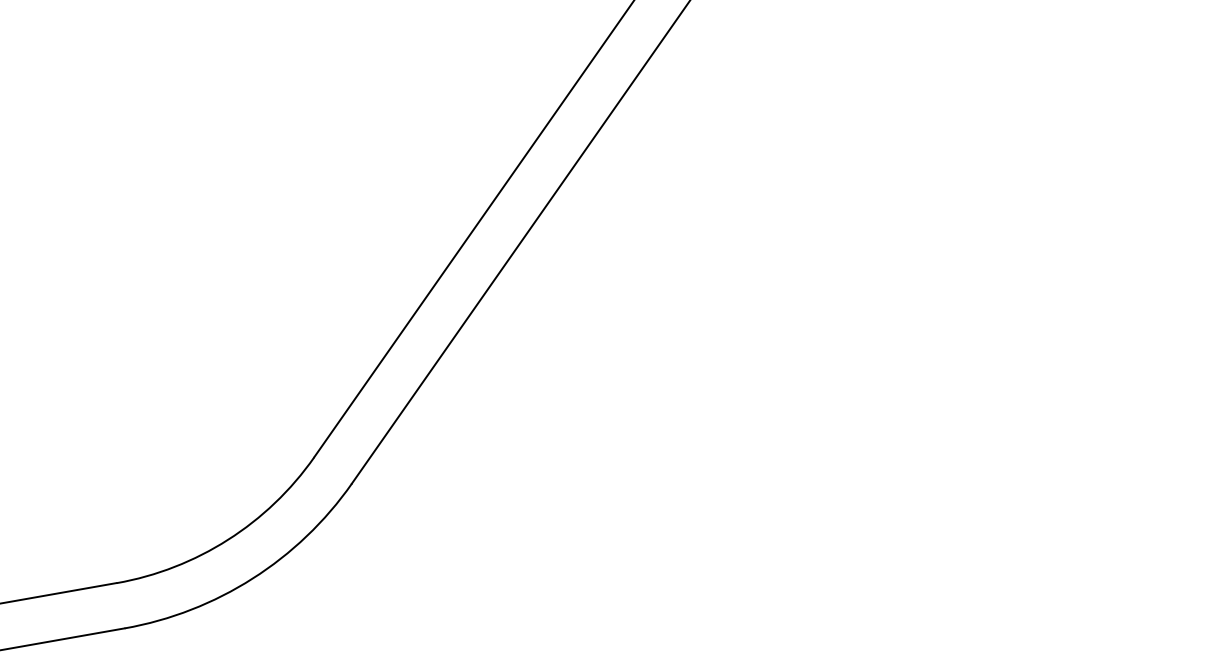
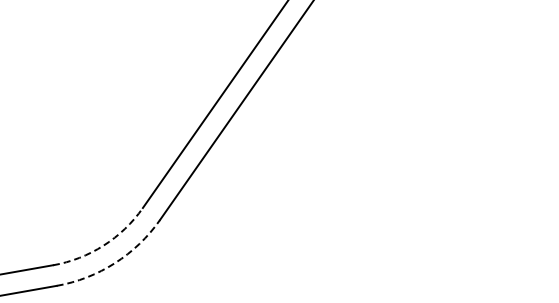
arc: (227, 539) -> (103, 245), solid -> dashed
arc: (251, 579) -> (114, 263), solid -> dashed

